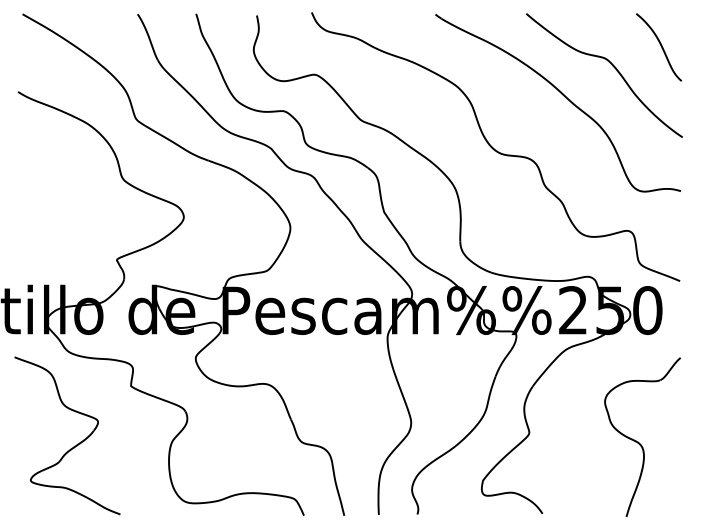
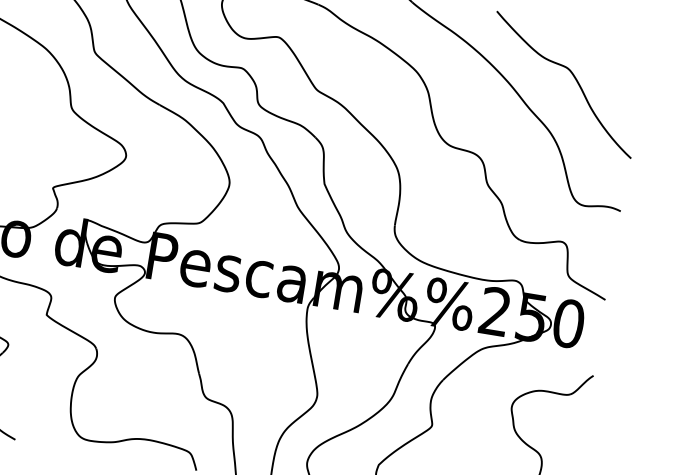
curve: (660, 46) -> (624, 65), removed

